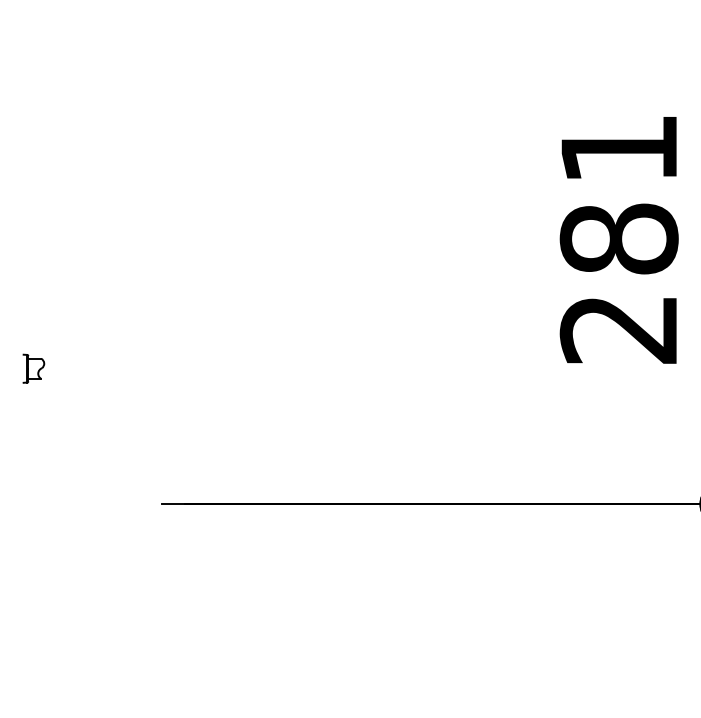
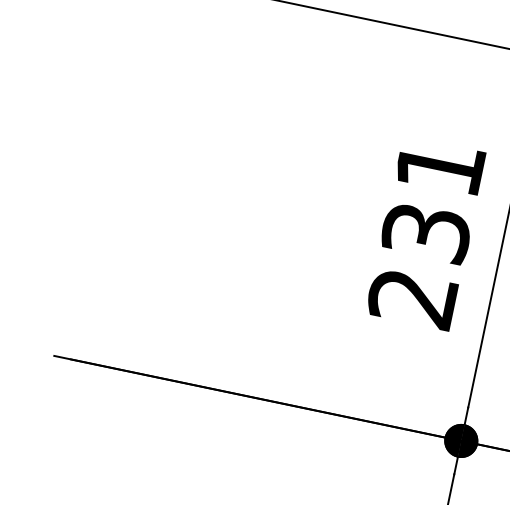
text: (618, 238) -> (426, 232), 281 -> 231

